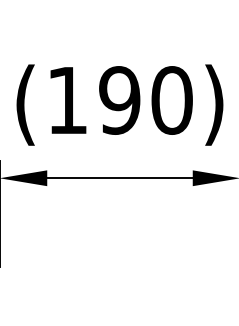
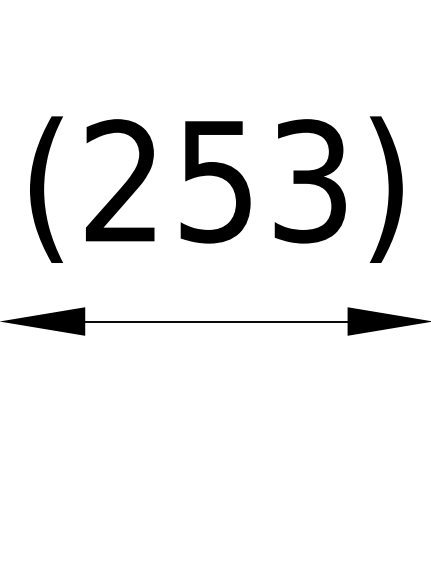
text: (119, 100) -> (215, 181), (190) -> (253)

